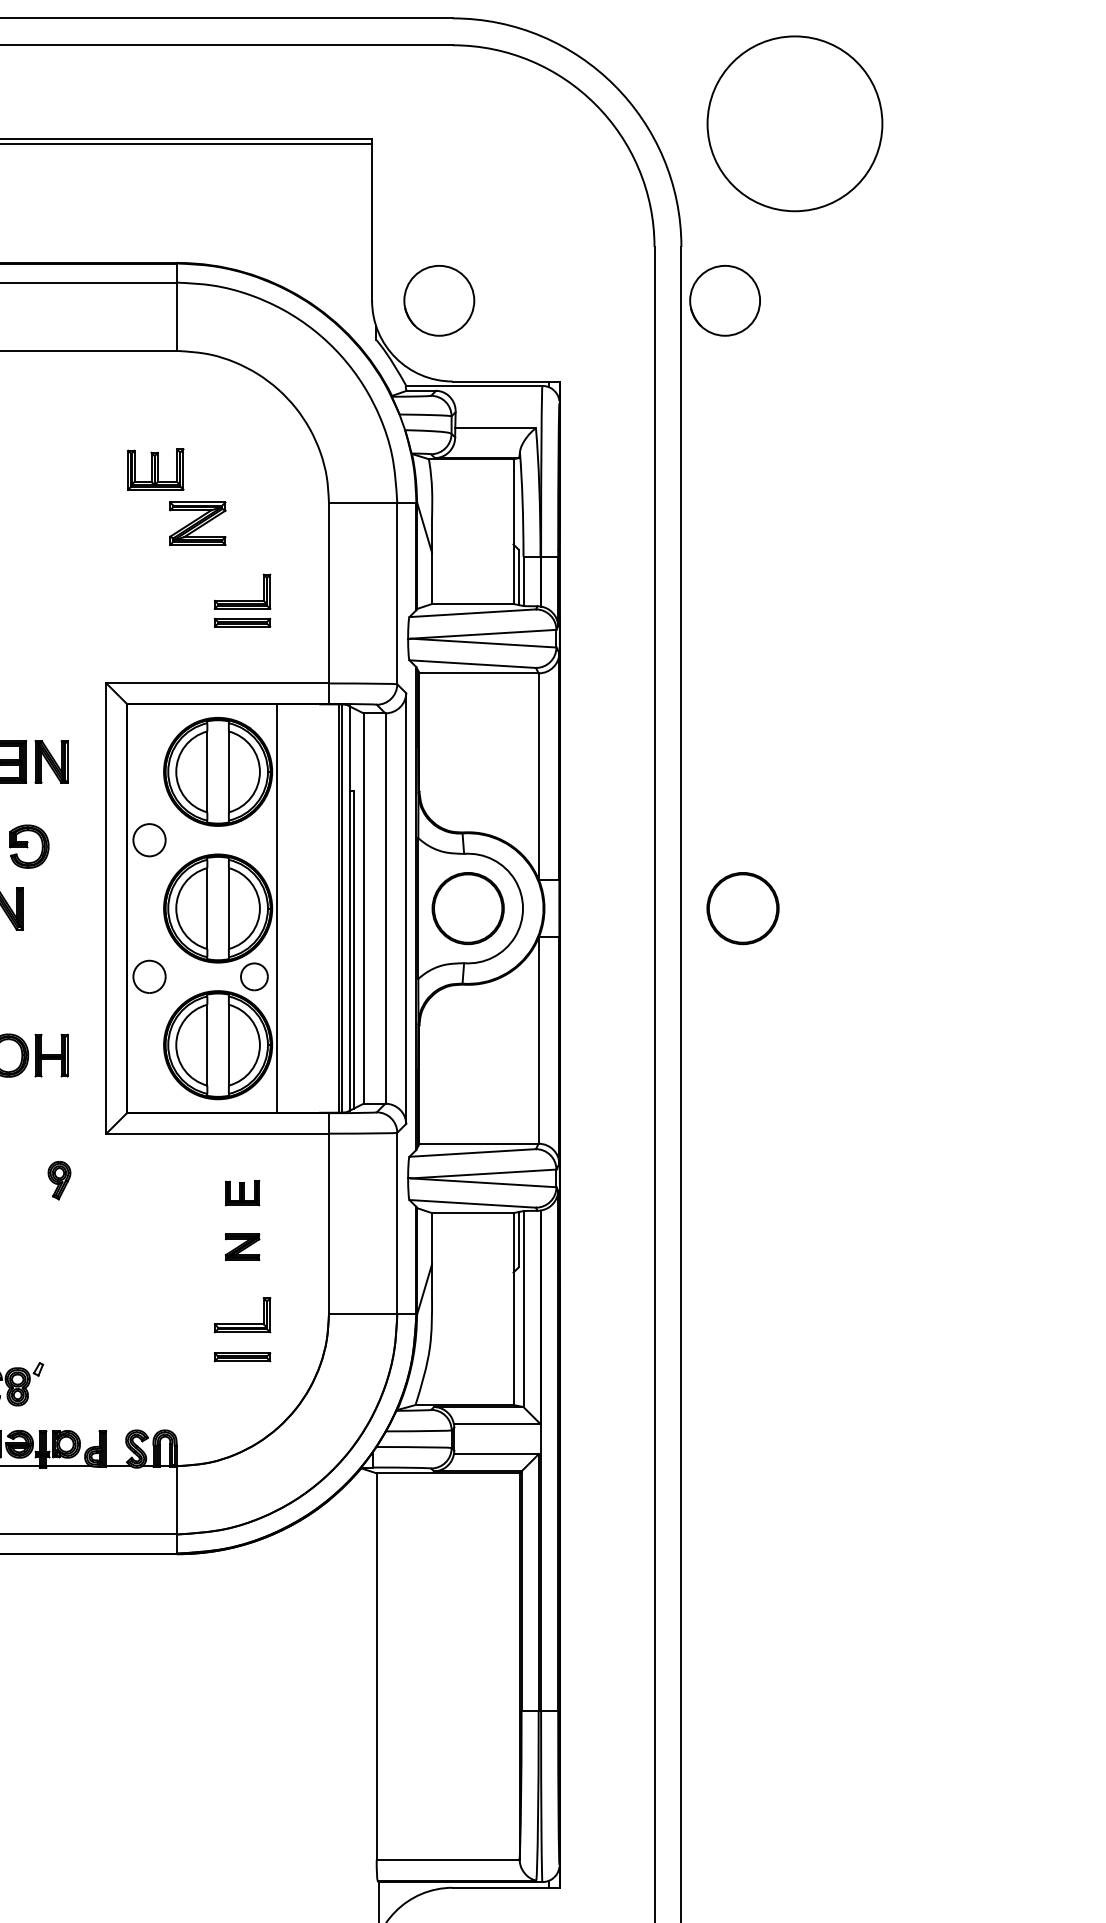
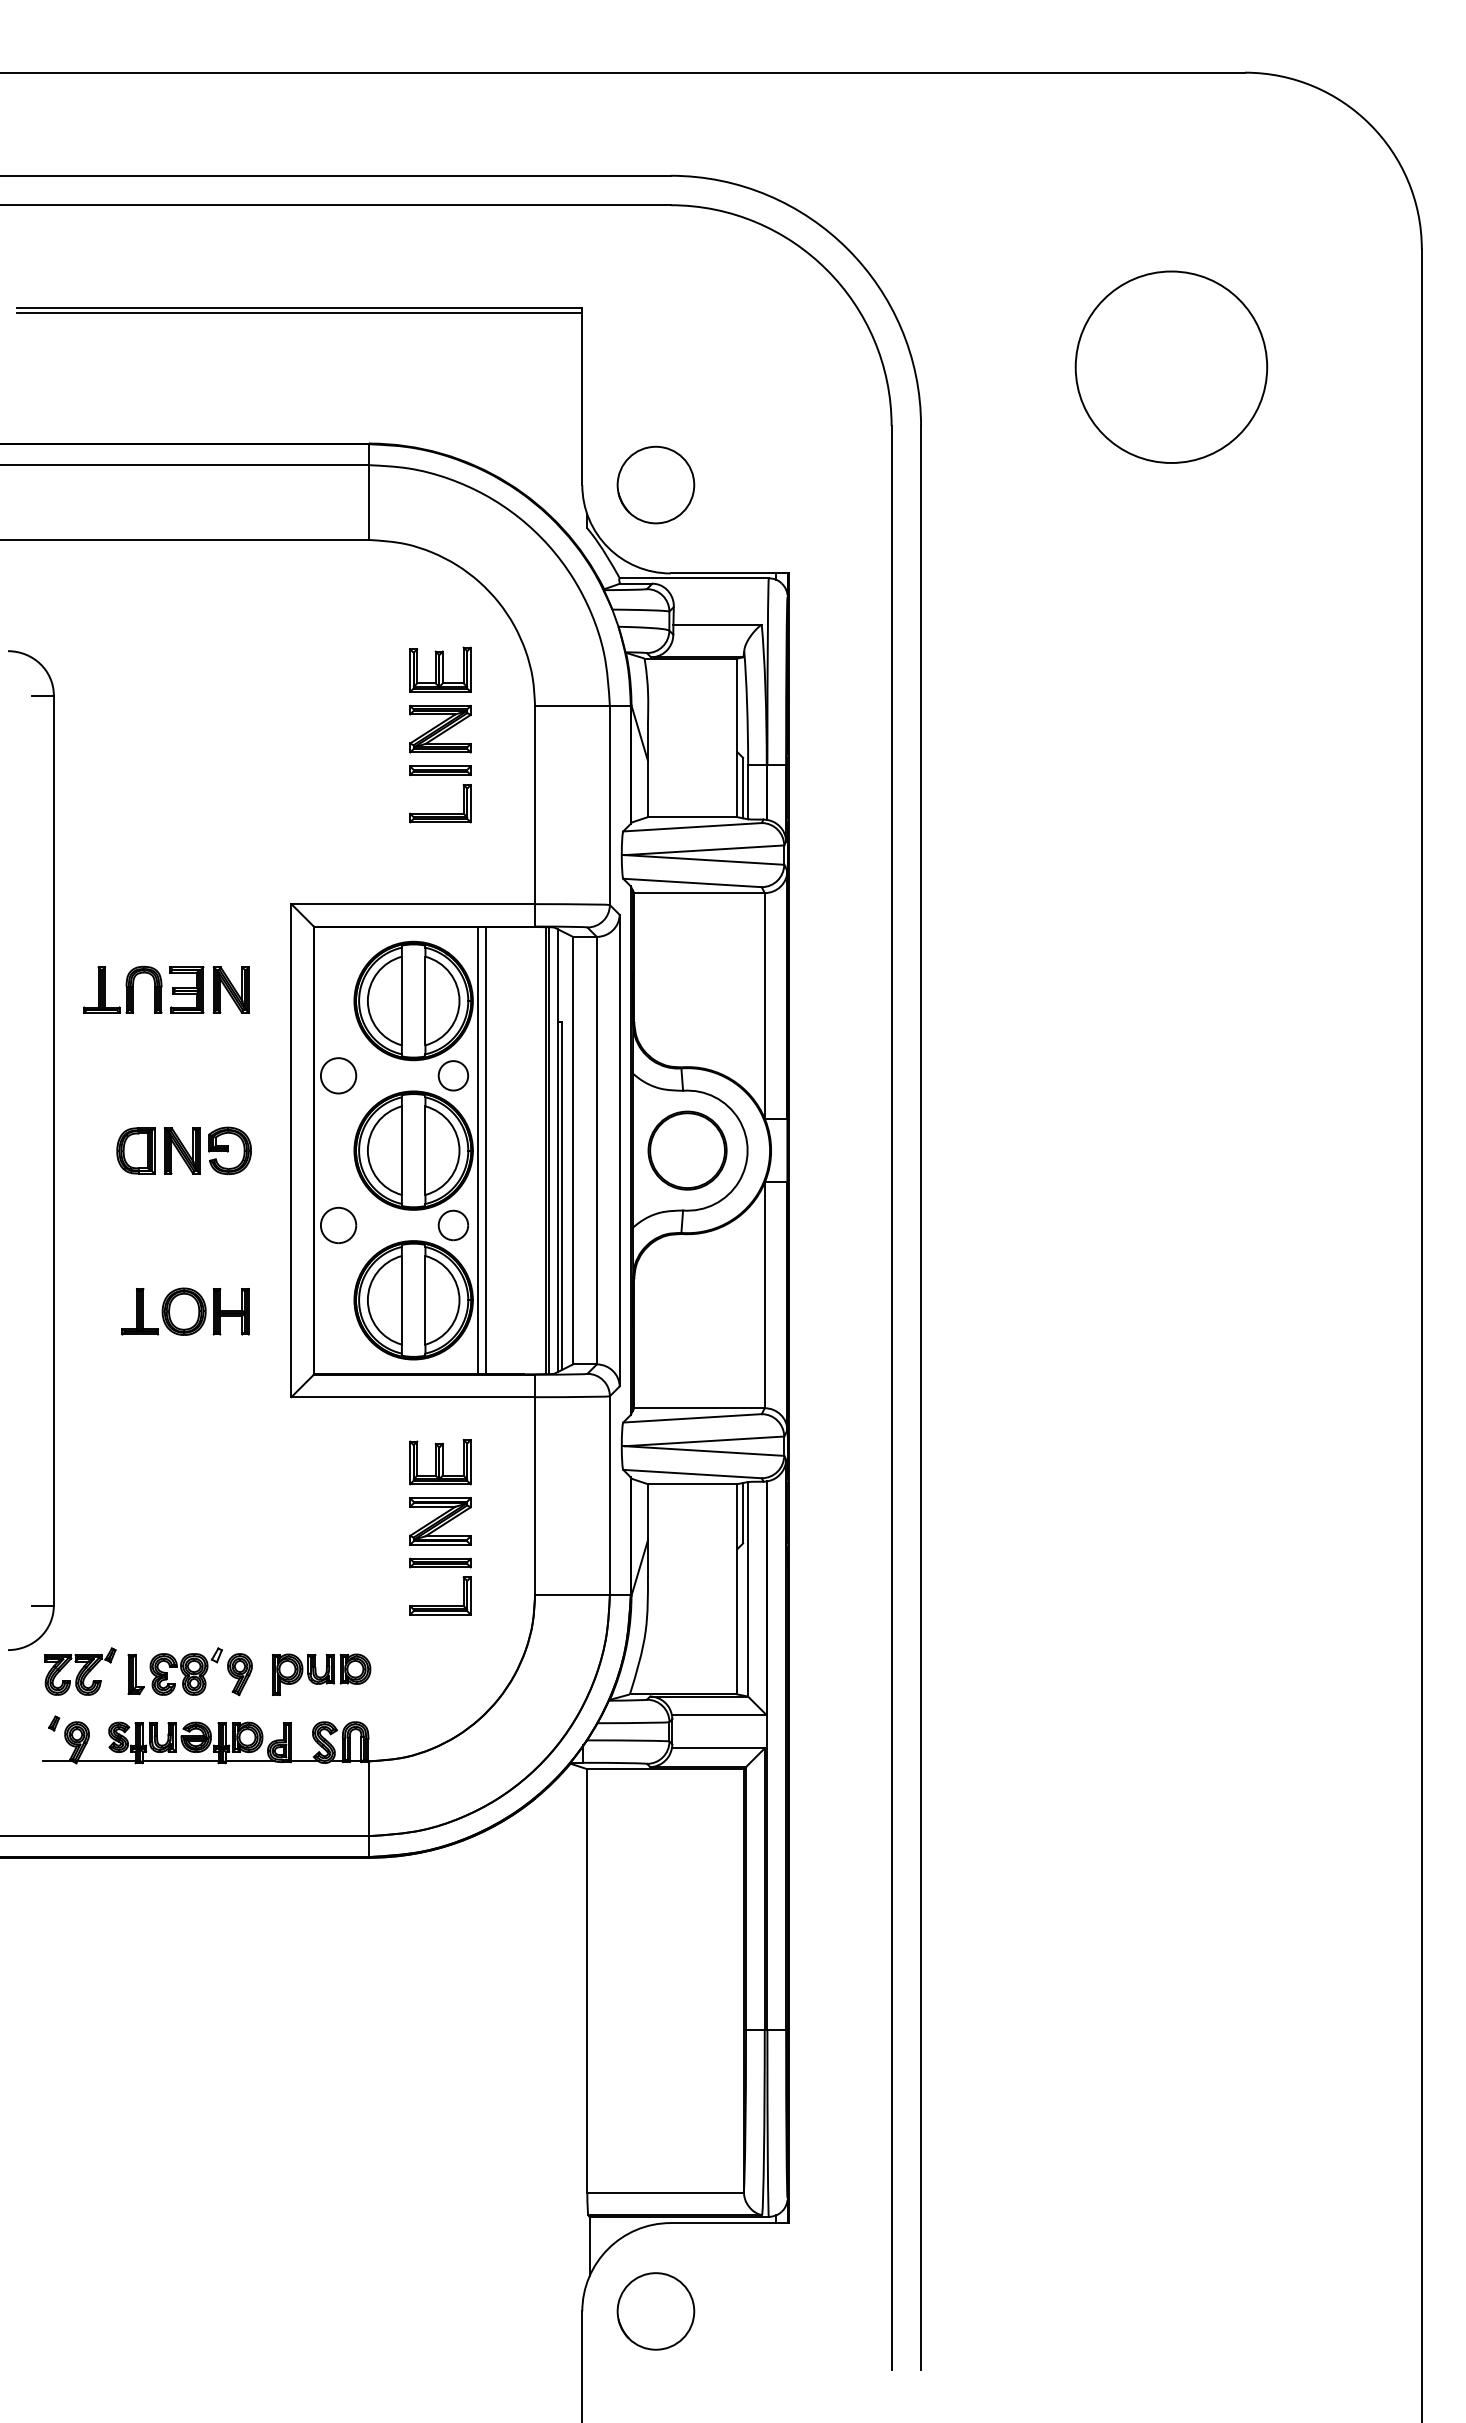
circle: (795, 123) -> (1171, 366), moved
part: (724, 300) -> (968, 484), removed
part: (155, 469) -> (440, 669), moved
part: (197, 523) -> (440, 728), moved
part: (242, 622) -> (440, 770), moved
circle: (254, 839) -> (453, 1075), added
part: (28, 846) -> (229, 1150), moved
line: (284, 908) -> (486, 1150), added
part: (742, 908) -> (988, 1150), removed
part: (59, 1180) -> (239, 1674), moved
part: (242, 1193) -> (440, 1462), size x1.67
part: (242, 1247) -> (440, 1521), size x1.67
part: (242, 1356) -> (440, 1562), moved
part: (133, 1386) -> (321, 1674), added

